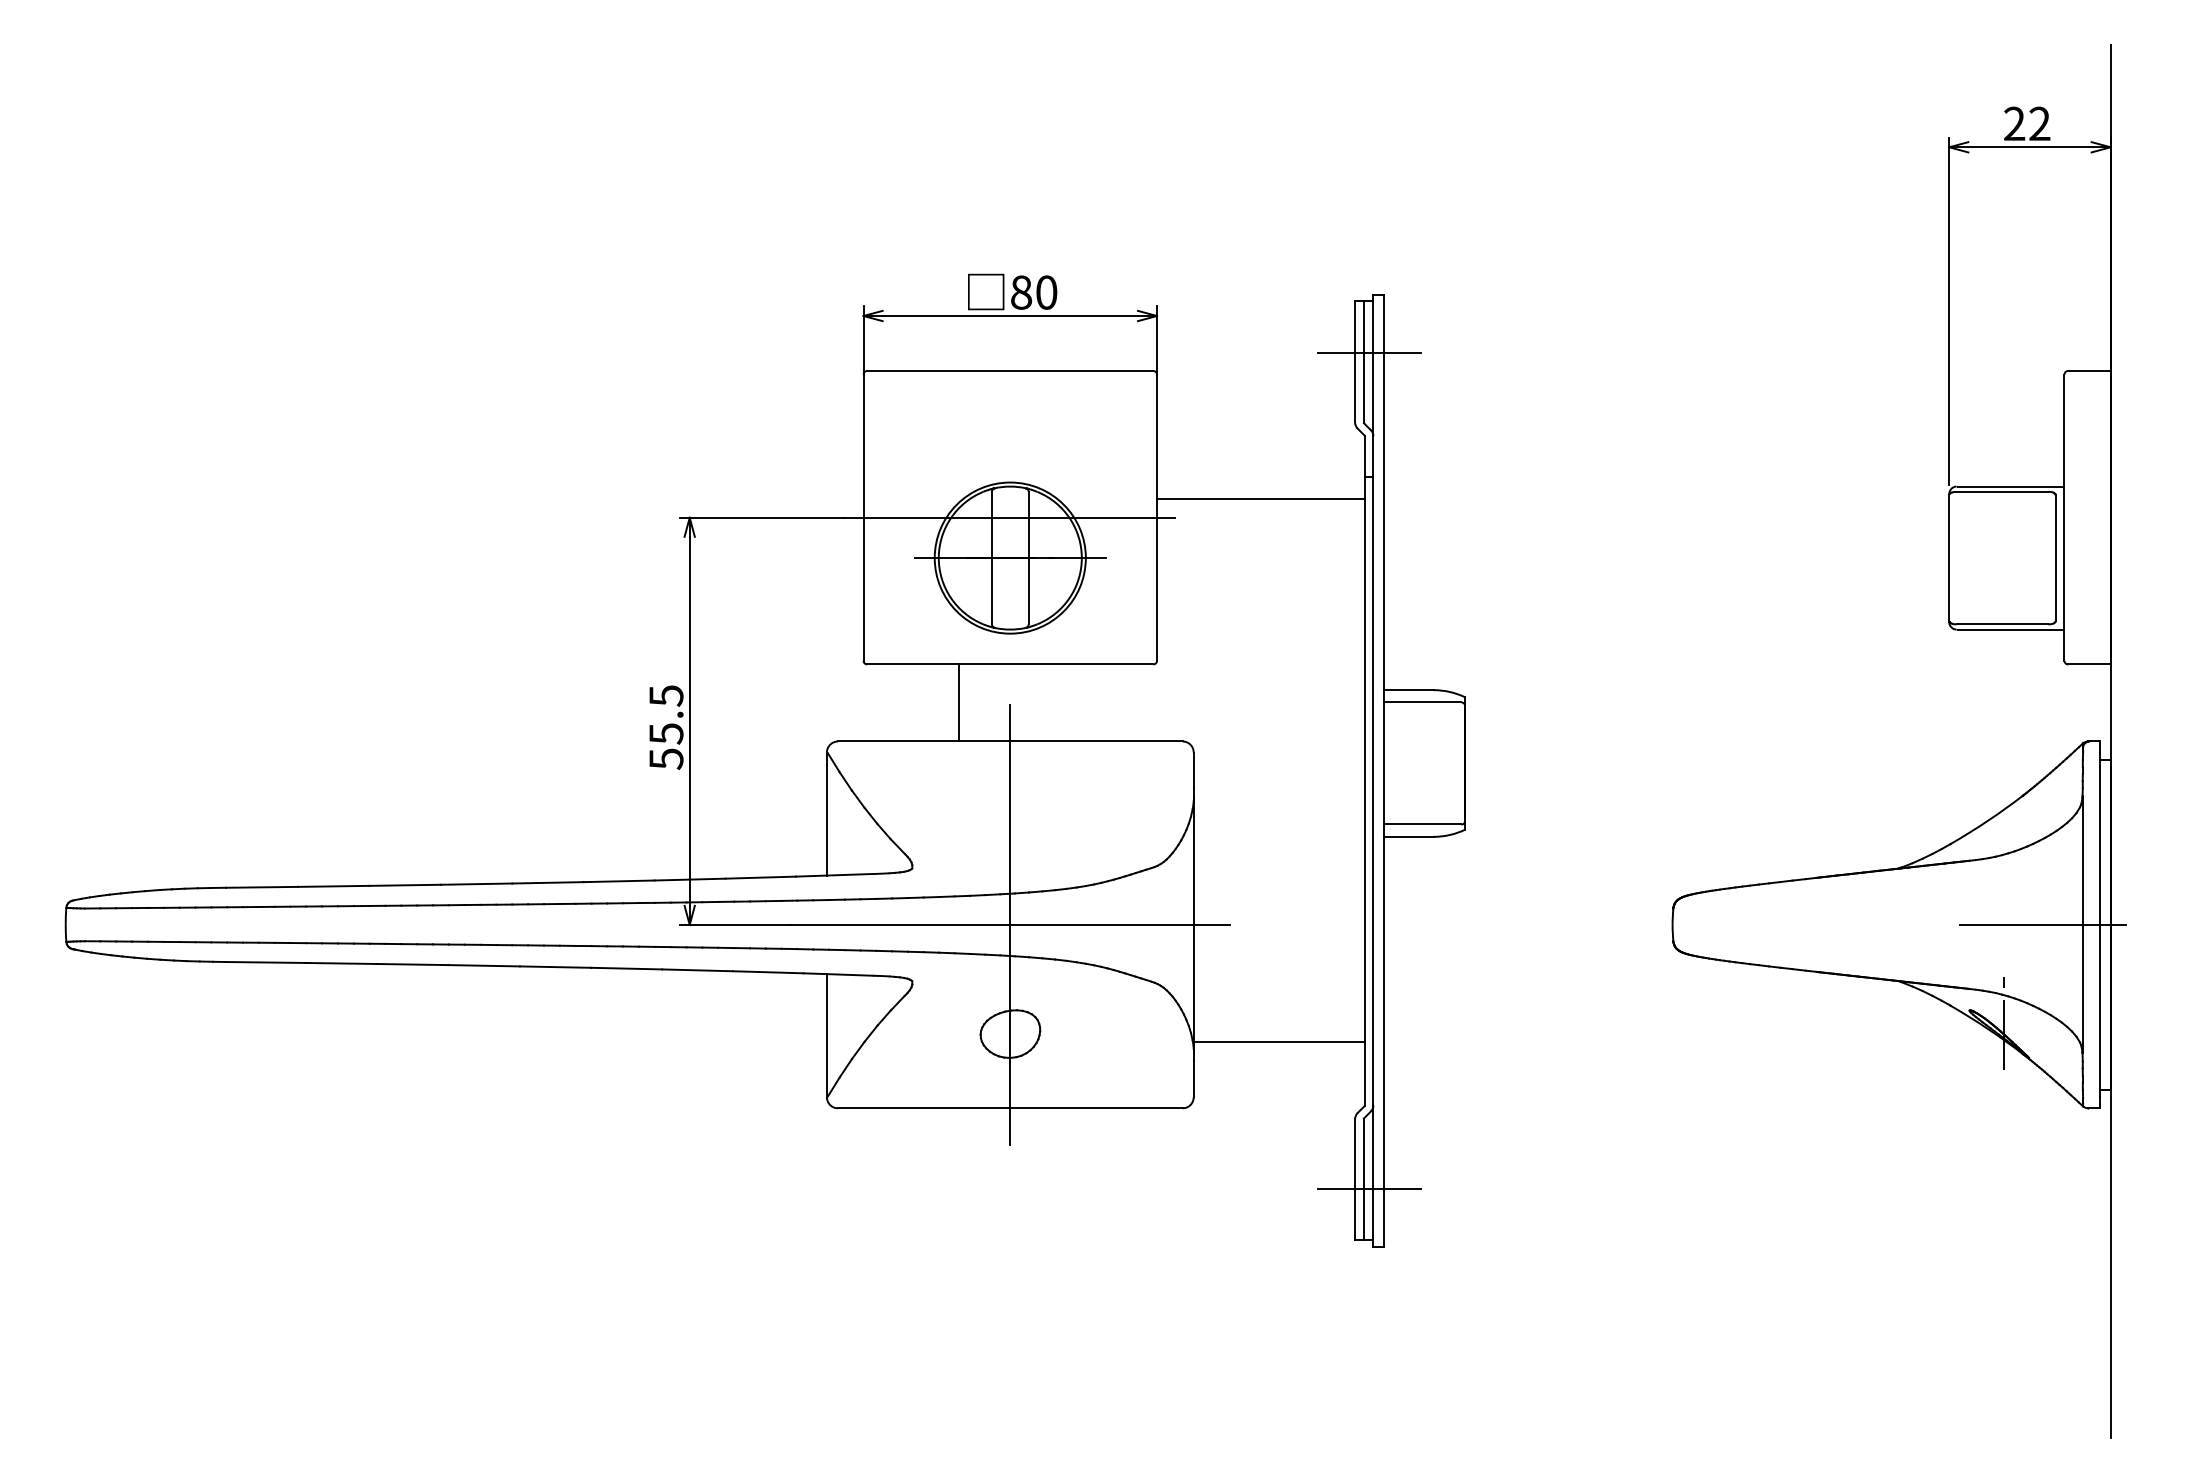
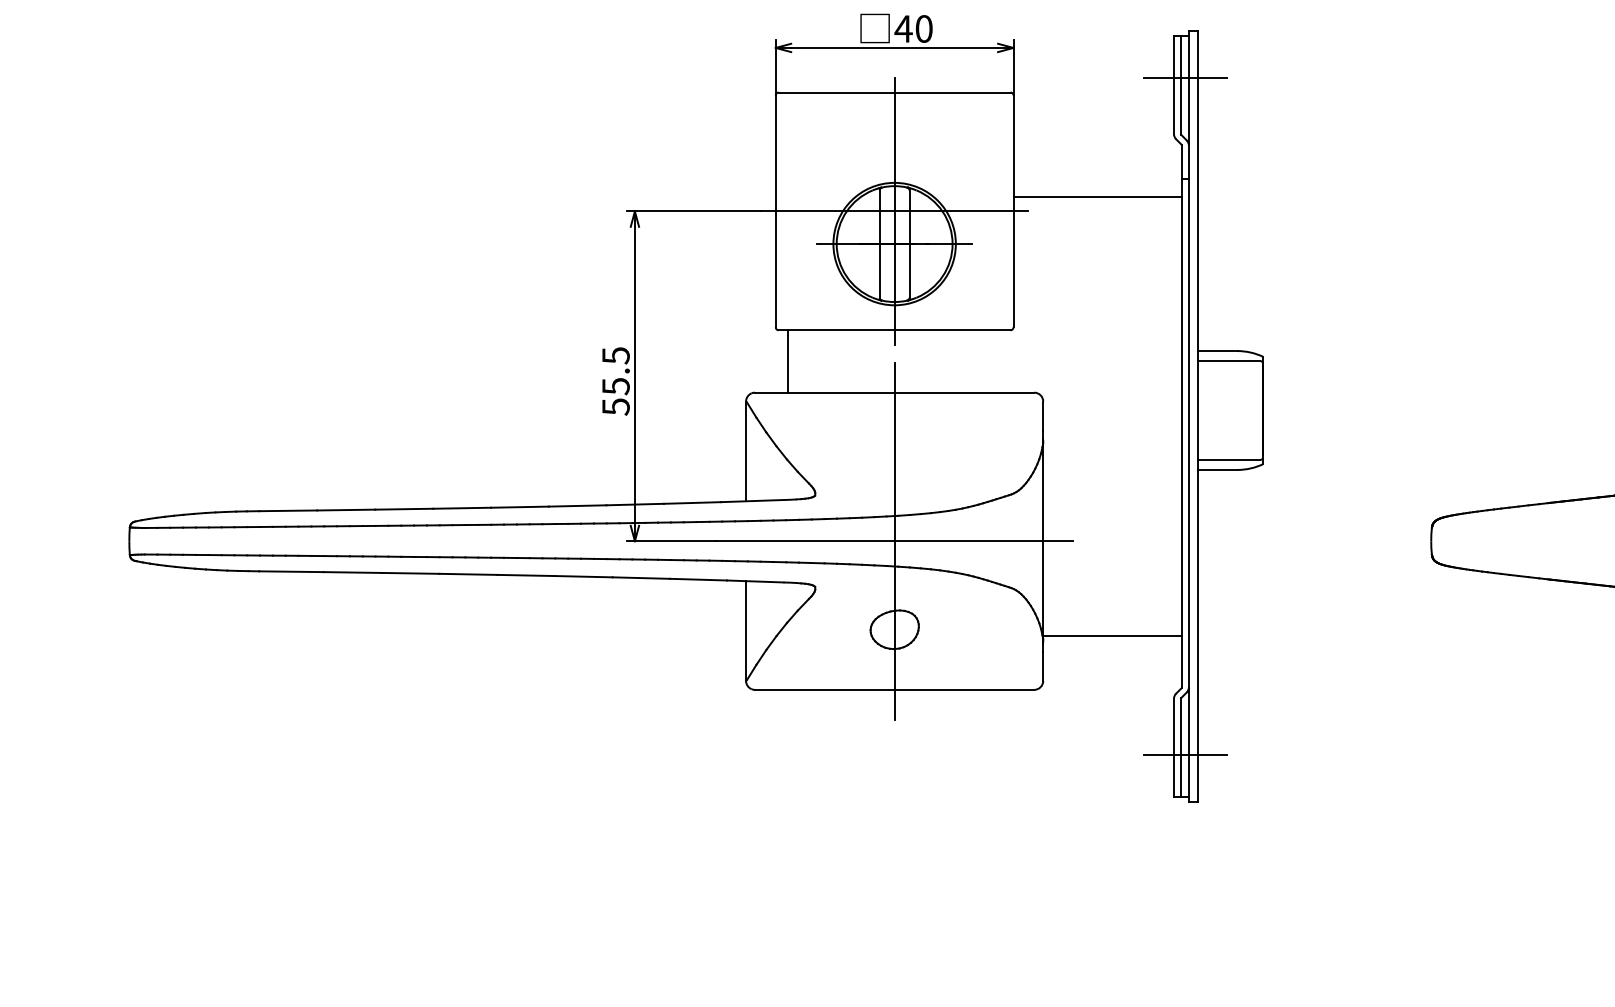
text: (1020, 292) -> (902, 28), 80 -> 40
line: (1010, 517) -> (894, 211), added
line: (959, 702) -> (787, 361), moved

